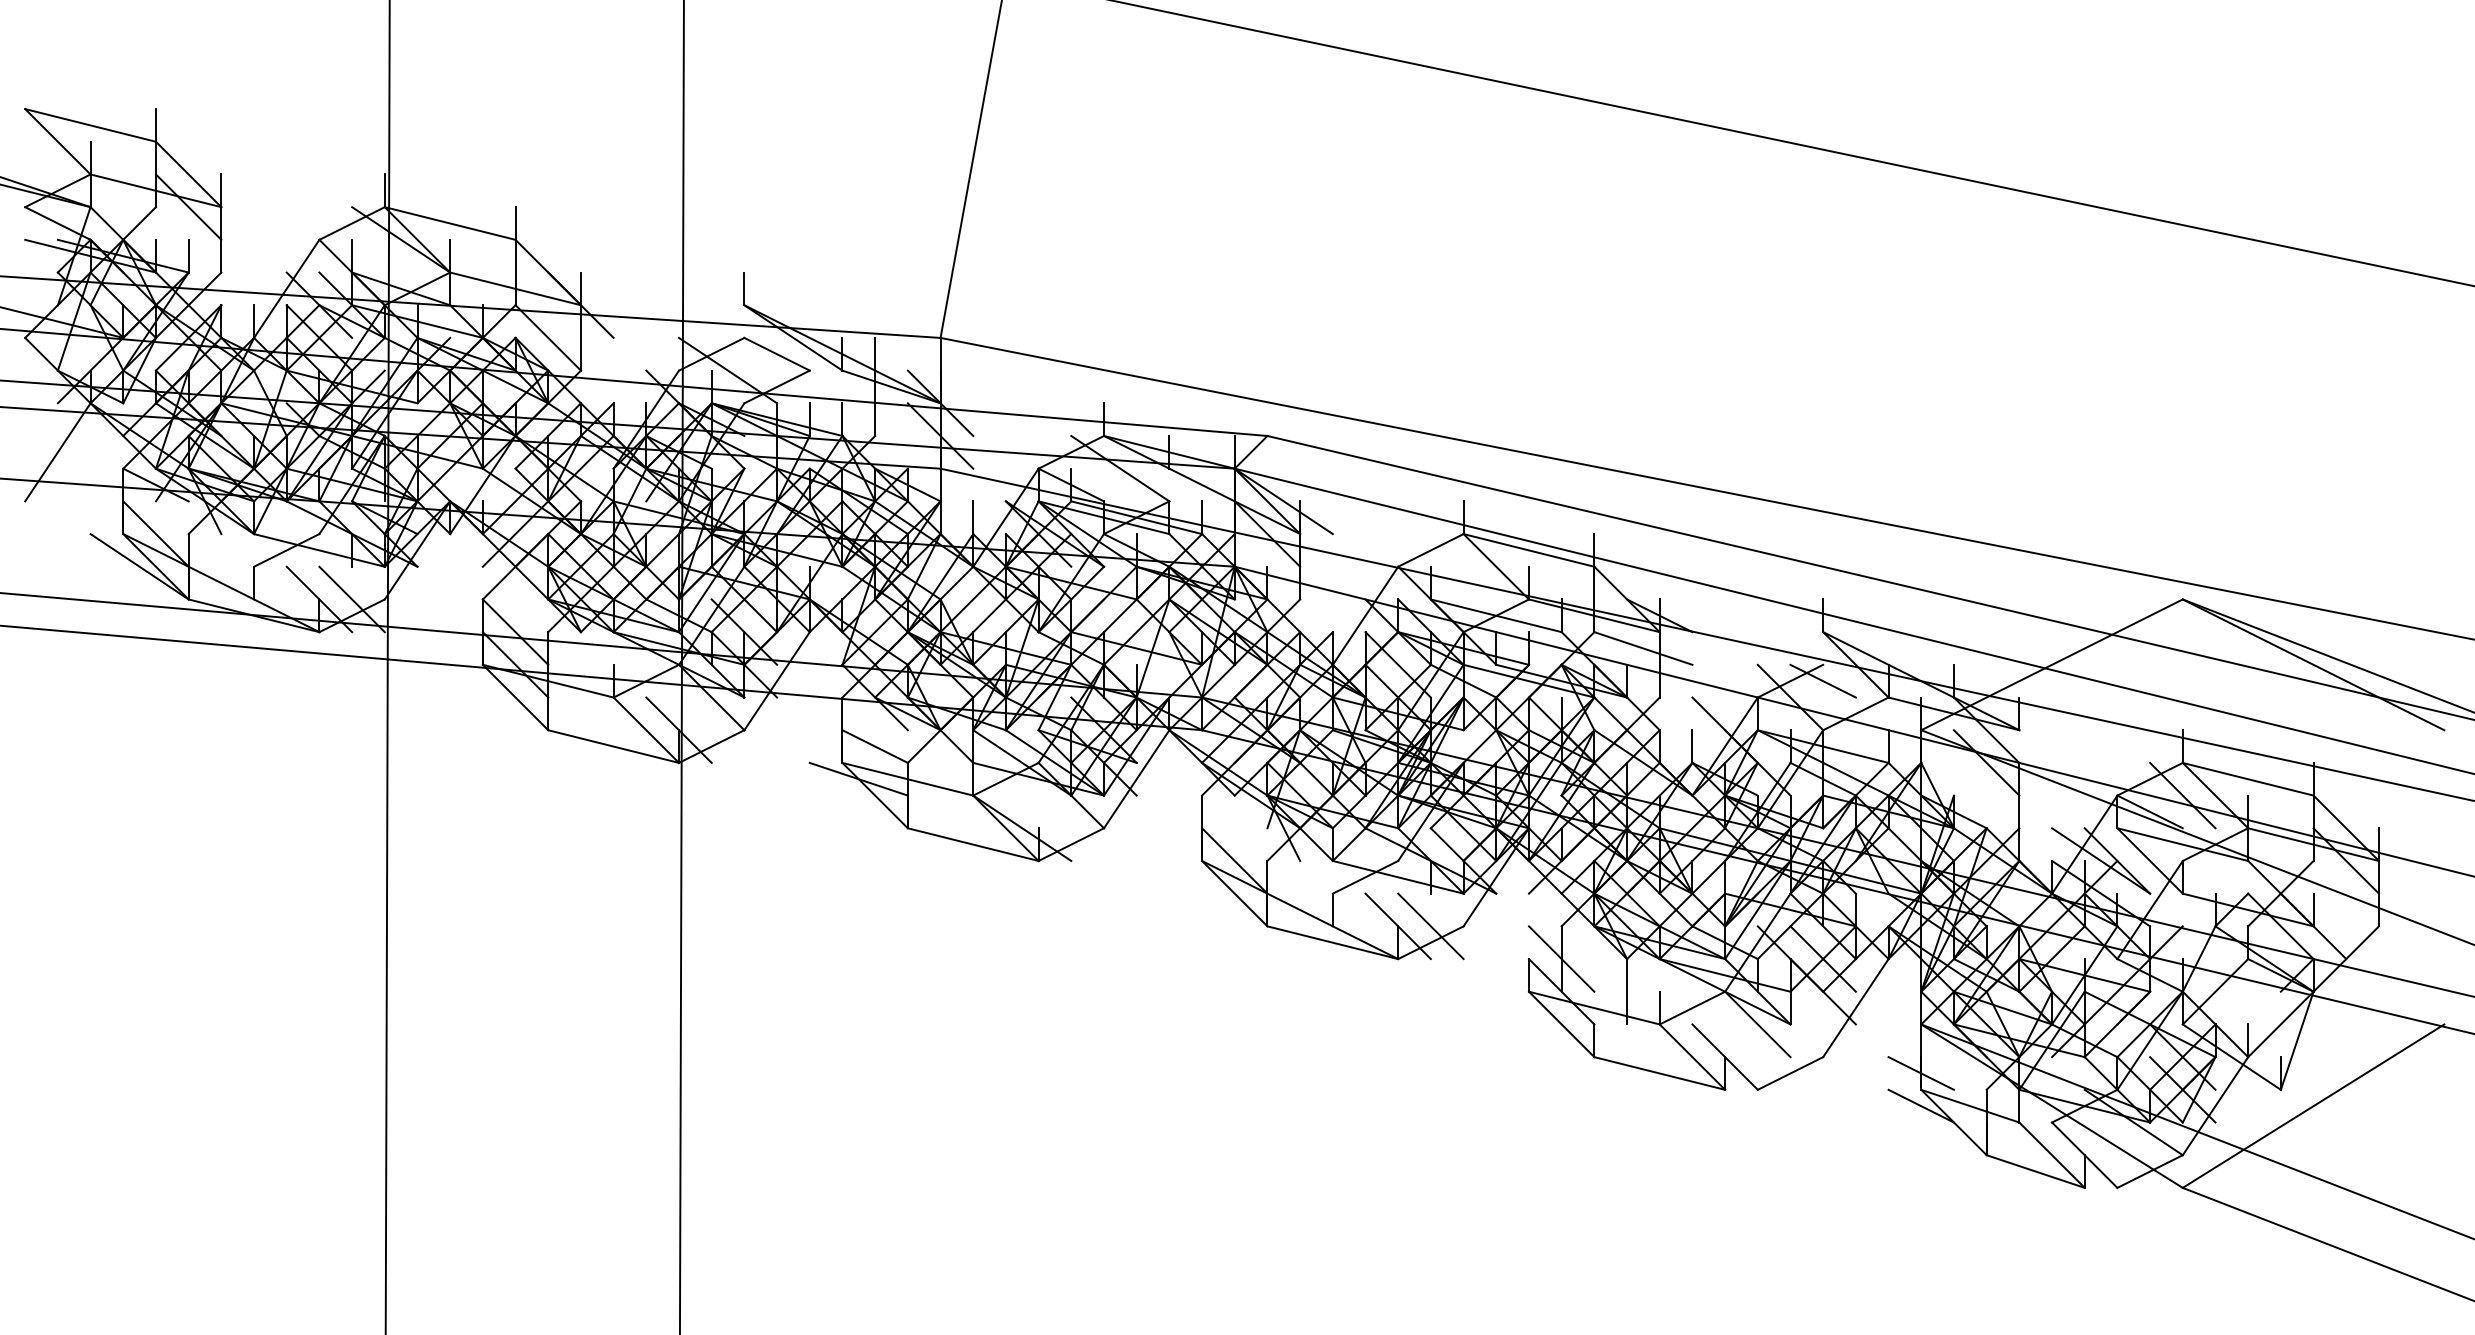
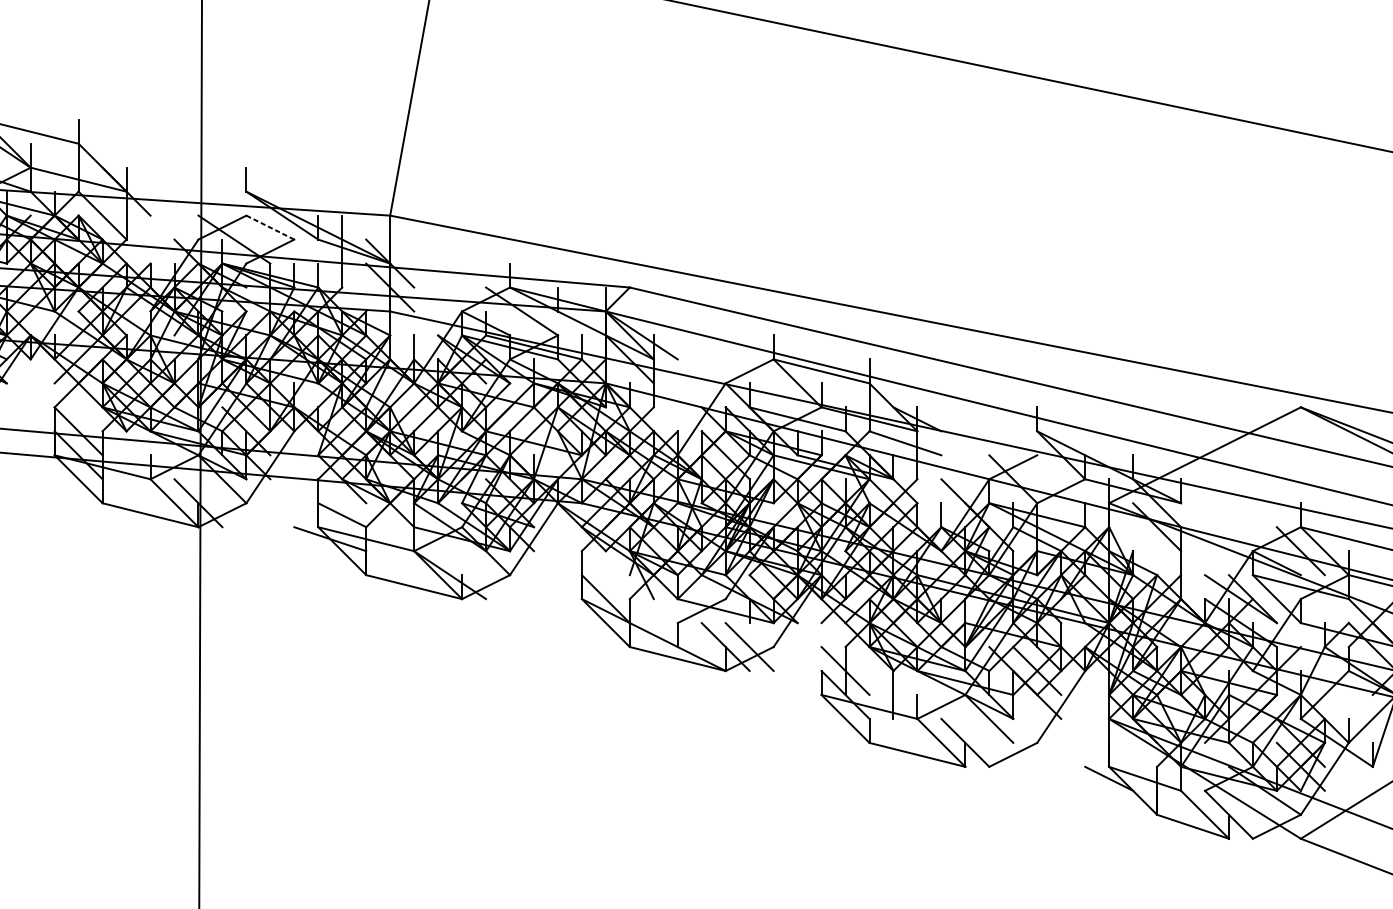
line: (777, 354) -> (270, 227), solid -> dashed
line: (1822, 680) -> (1036, 466), removed
line: (1920, 1073) -> (1108, 754), removed

